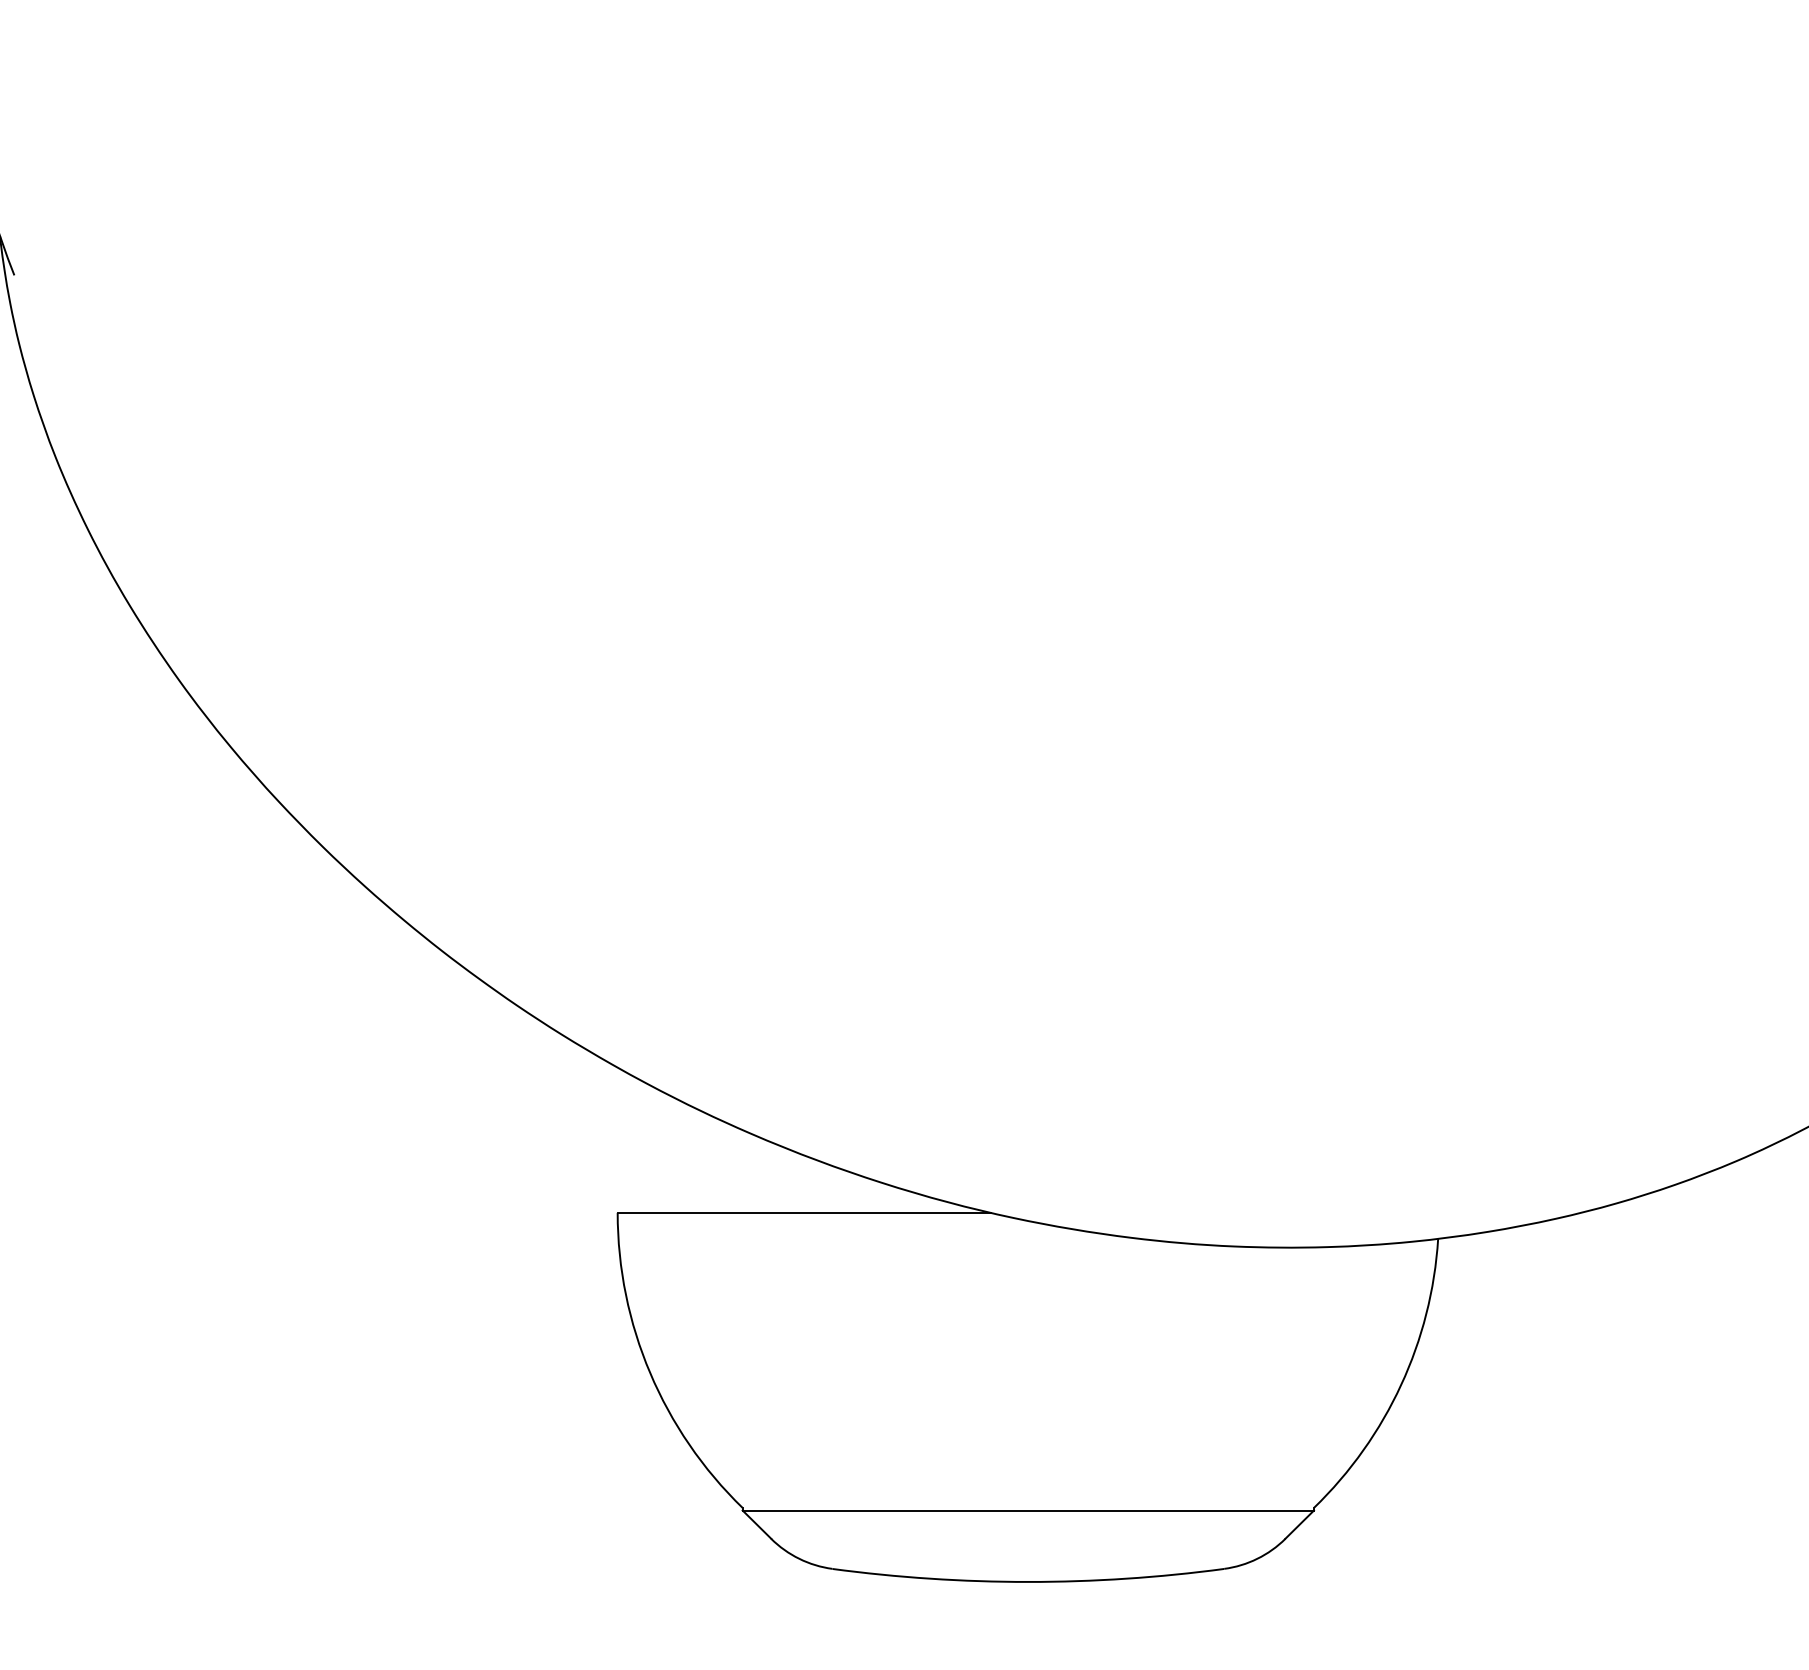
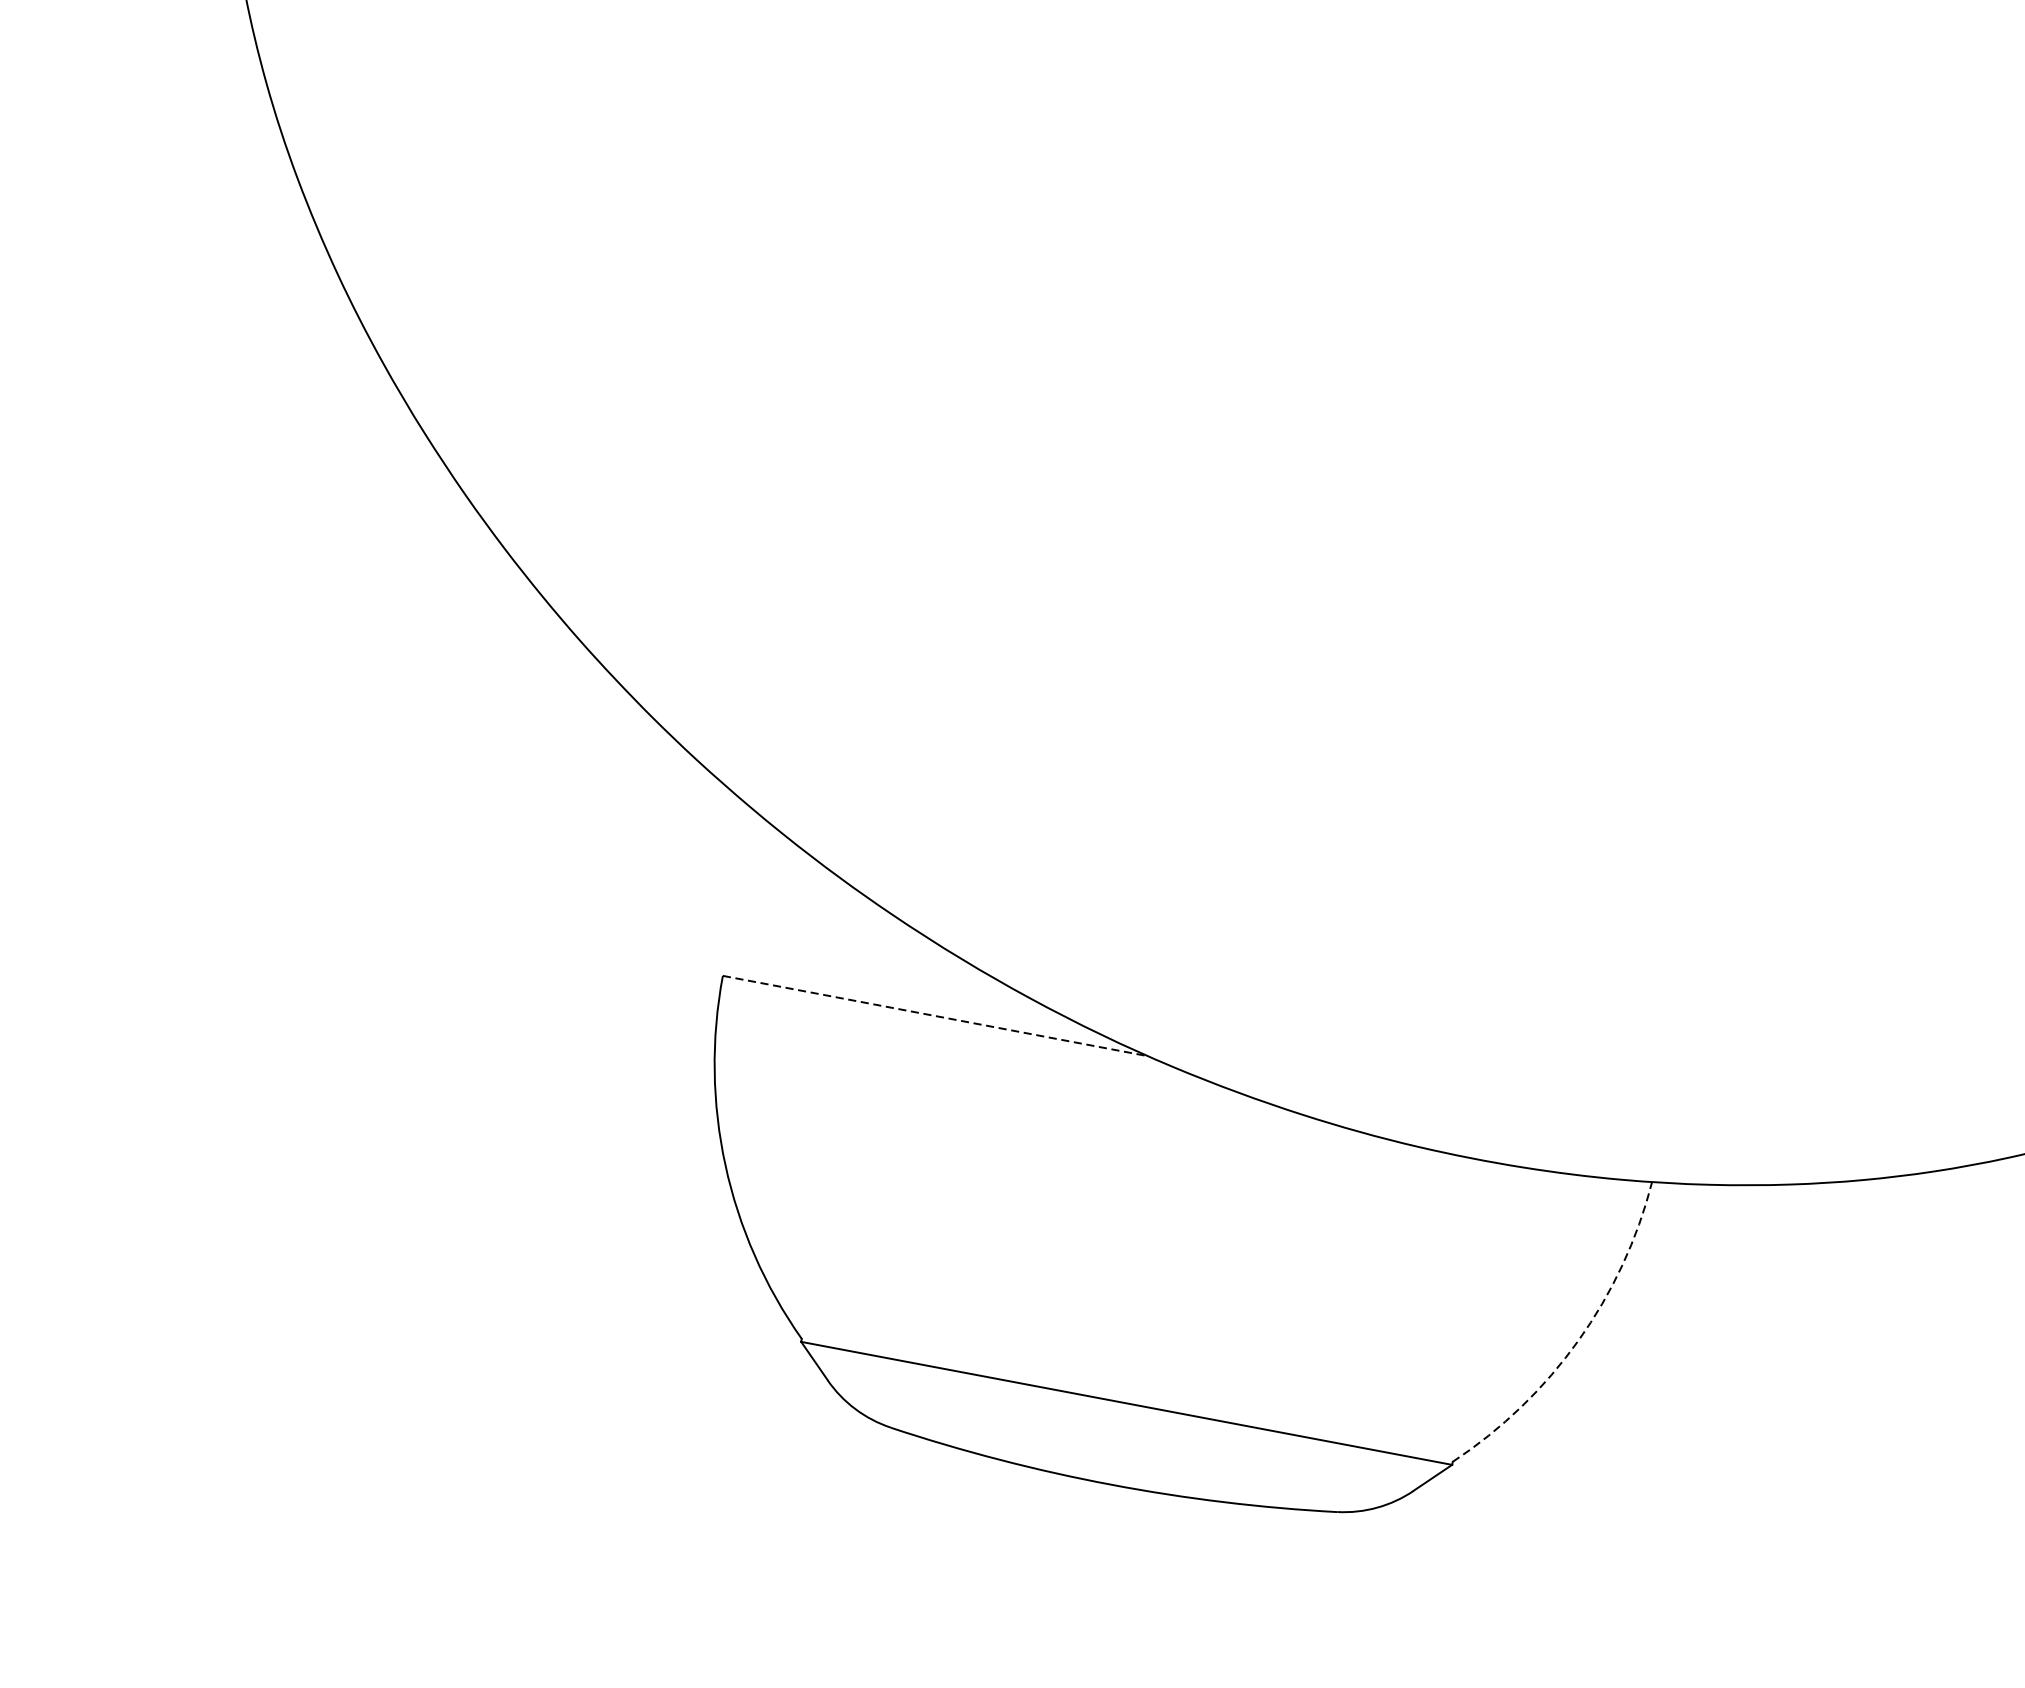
line: (804, 1212) -> (935, 1015), solid -> dashed
arc: (1401, 1385) -> (1578, 1341), solid -> dashed

